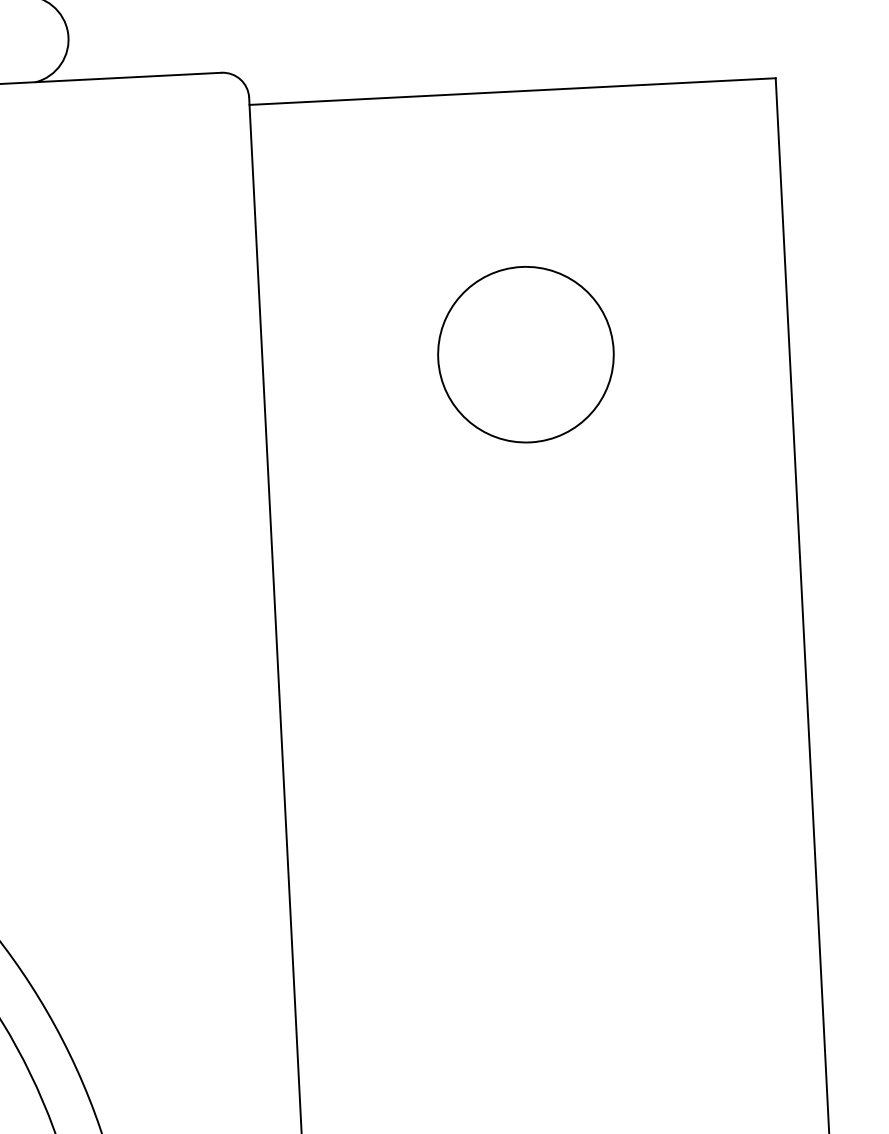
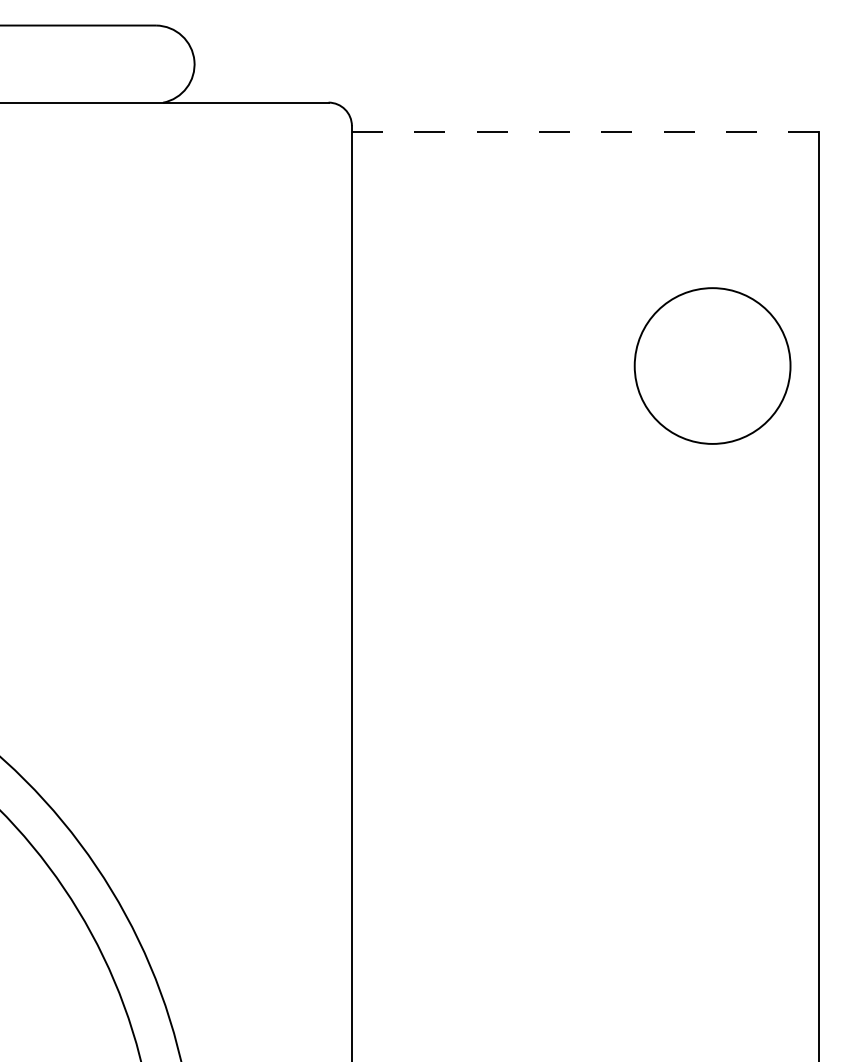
line: (512, 91) -> (585, 132), solid -> dashed
circle: (525, 354) -> (712, 365), moved

